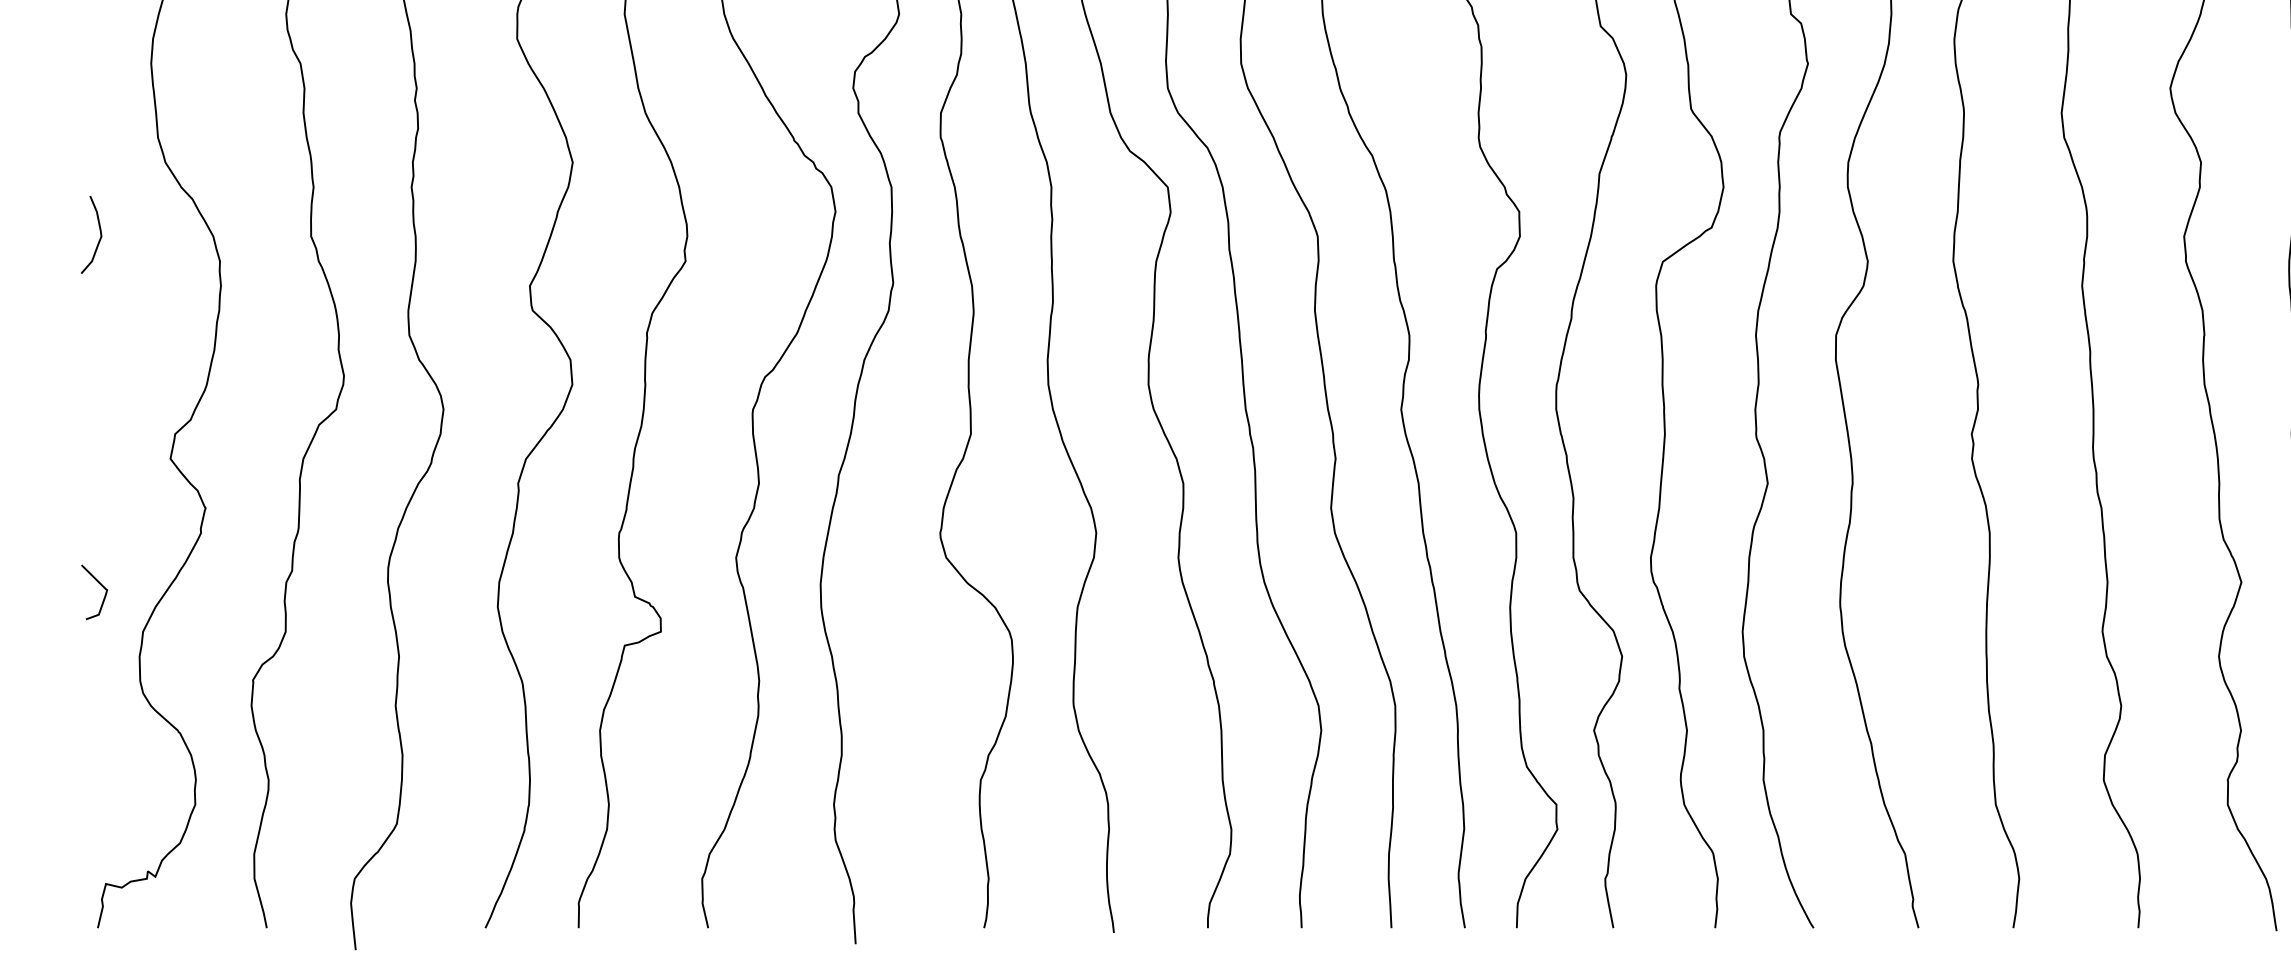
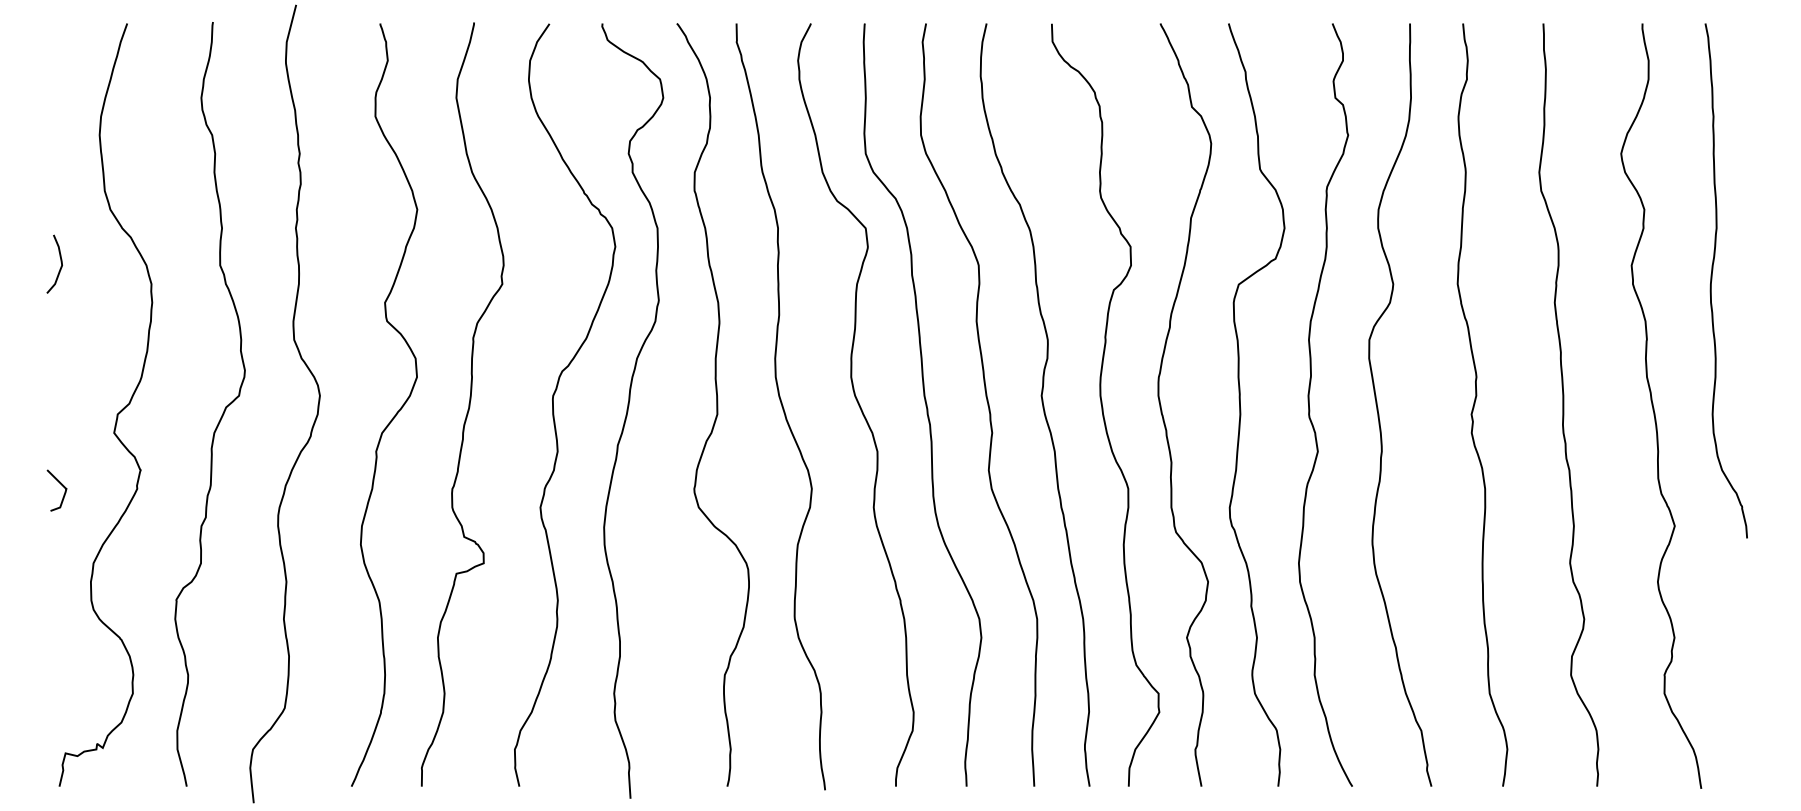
curve: (100, 585) -> (61, 485), moved

